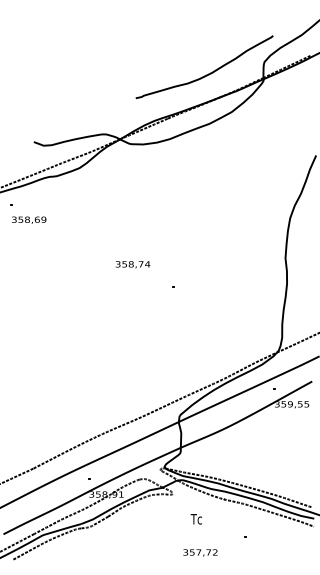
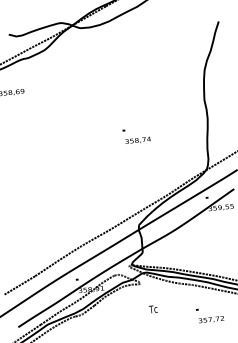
text: (132, 264) -> (137, 140), moved
text: (195, 519) -> (152, 309), moved
text: (200, 552) -> (211, 319), moved

